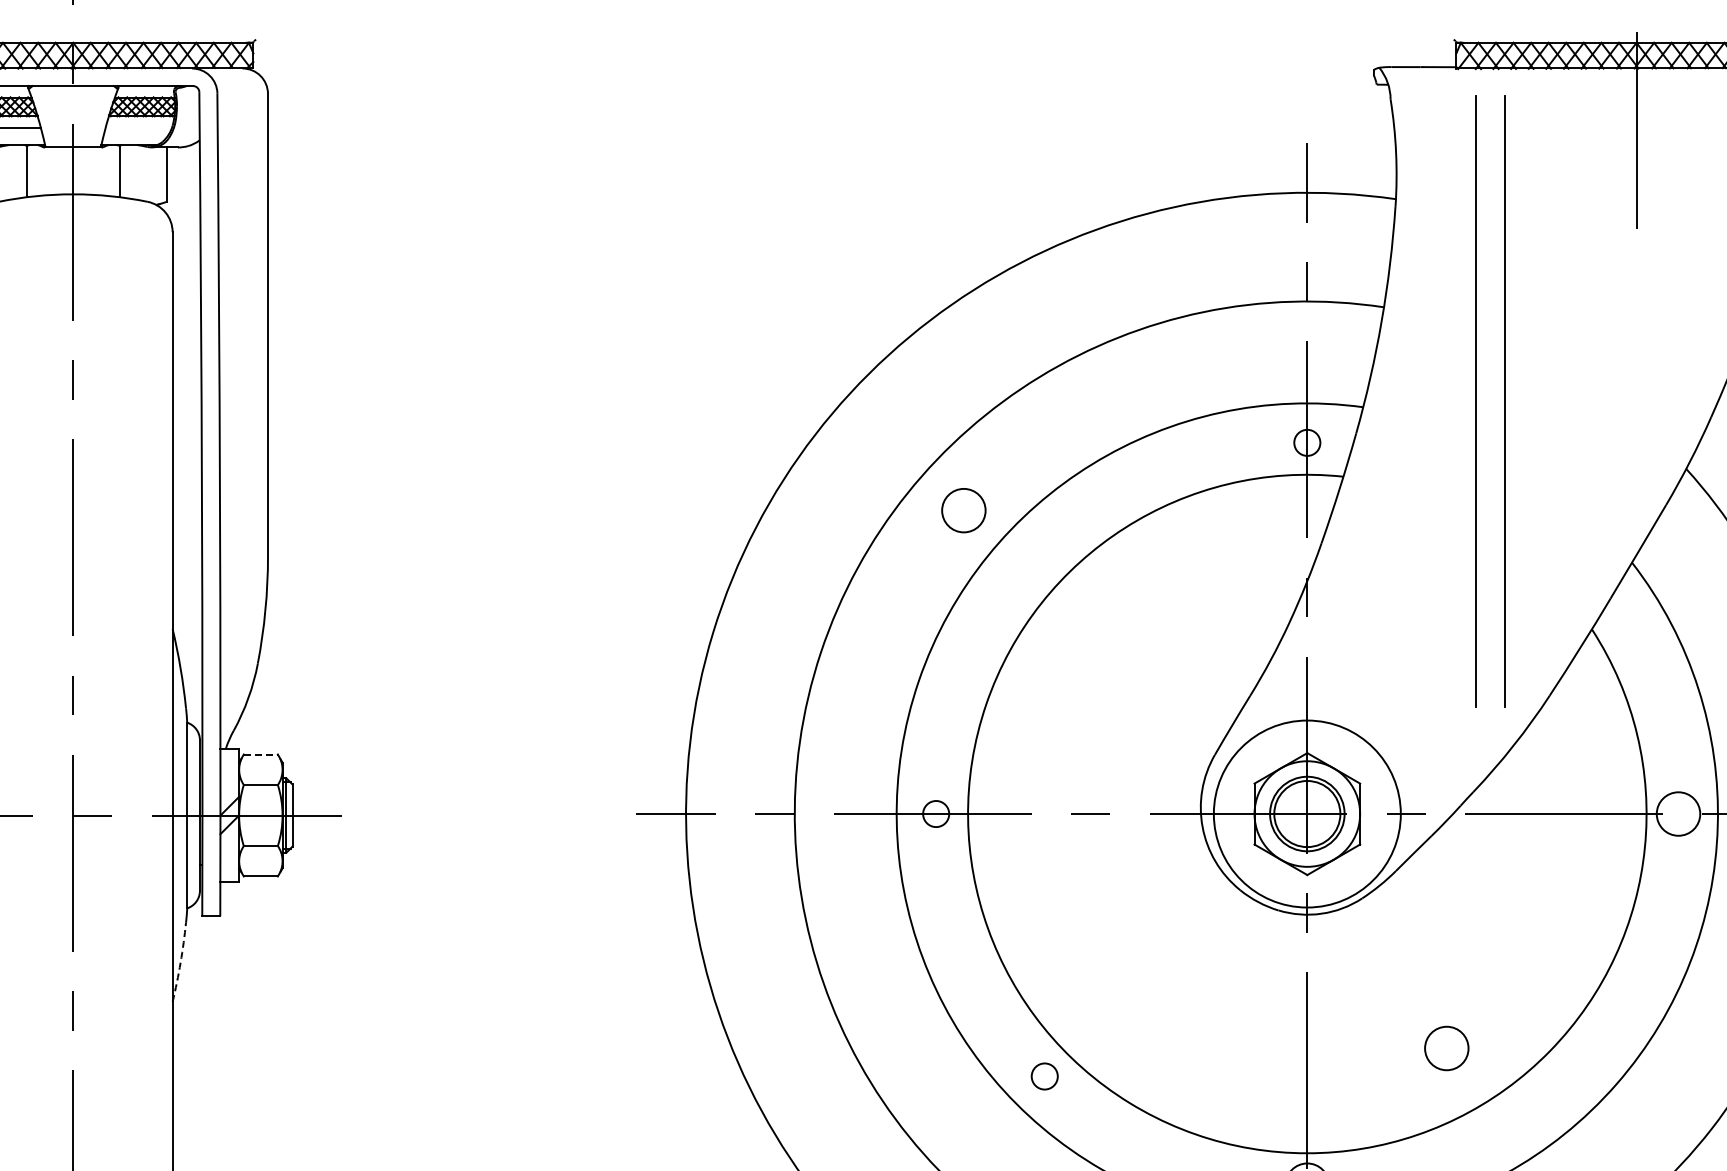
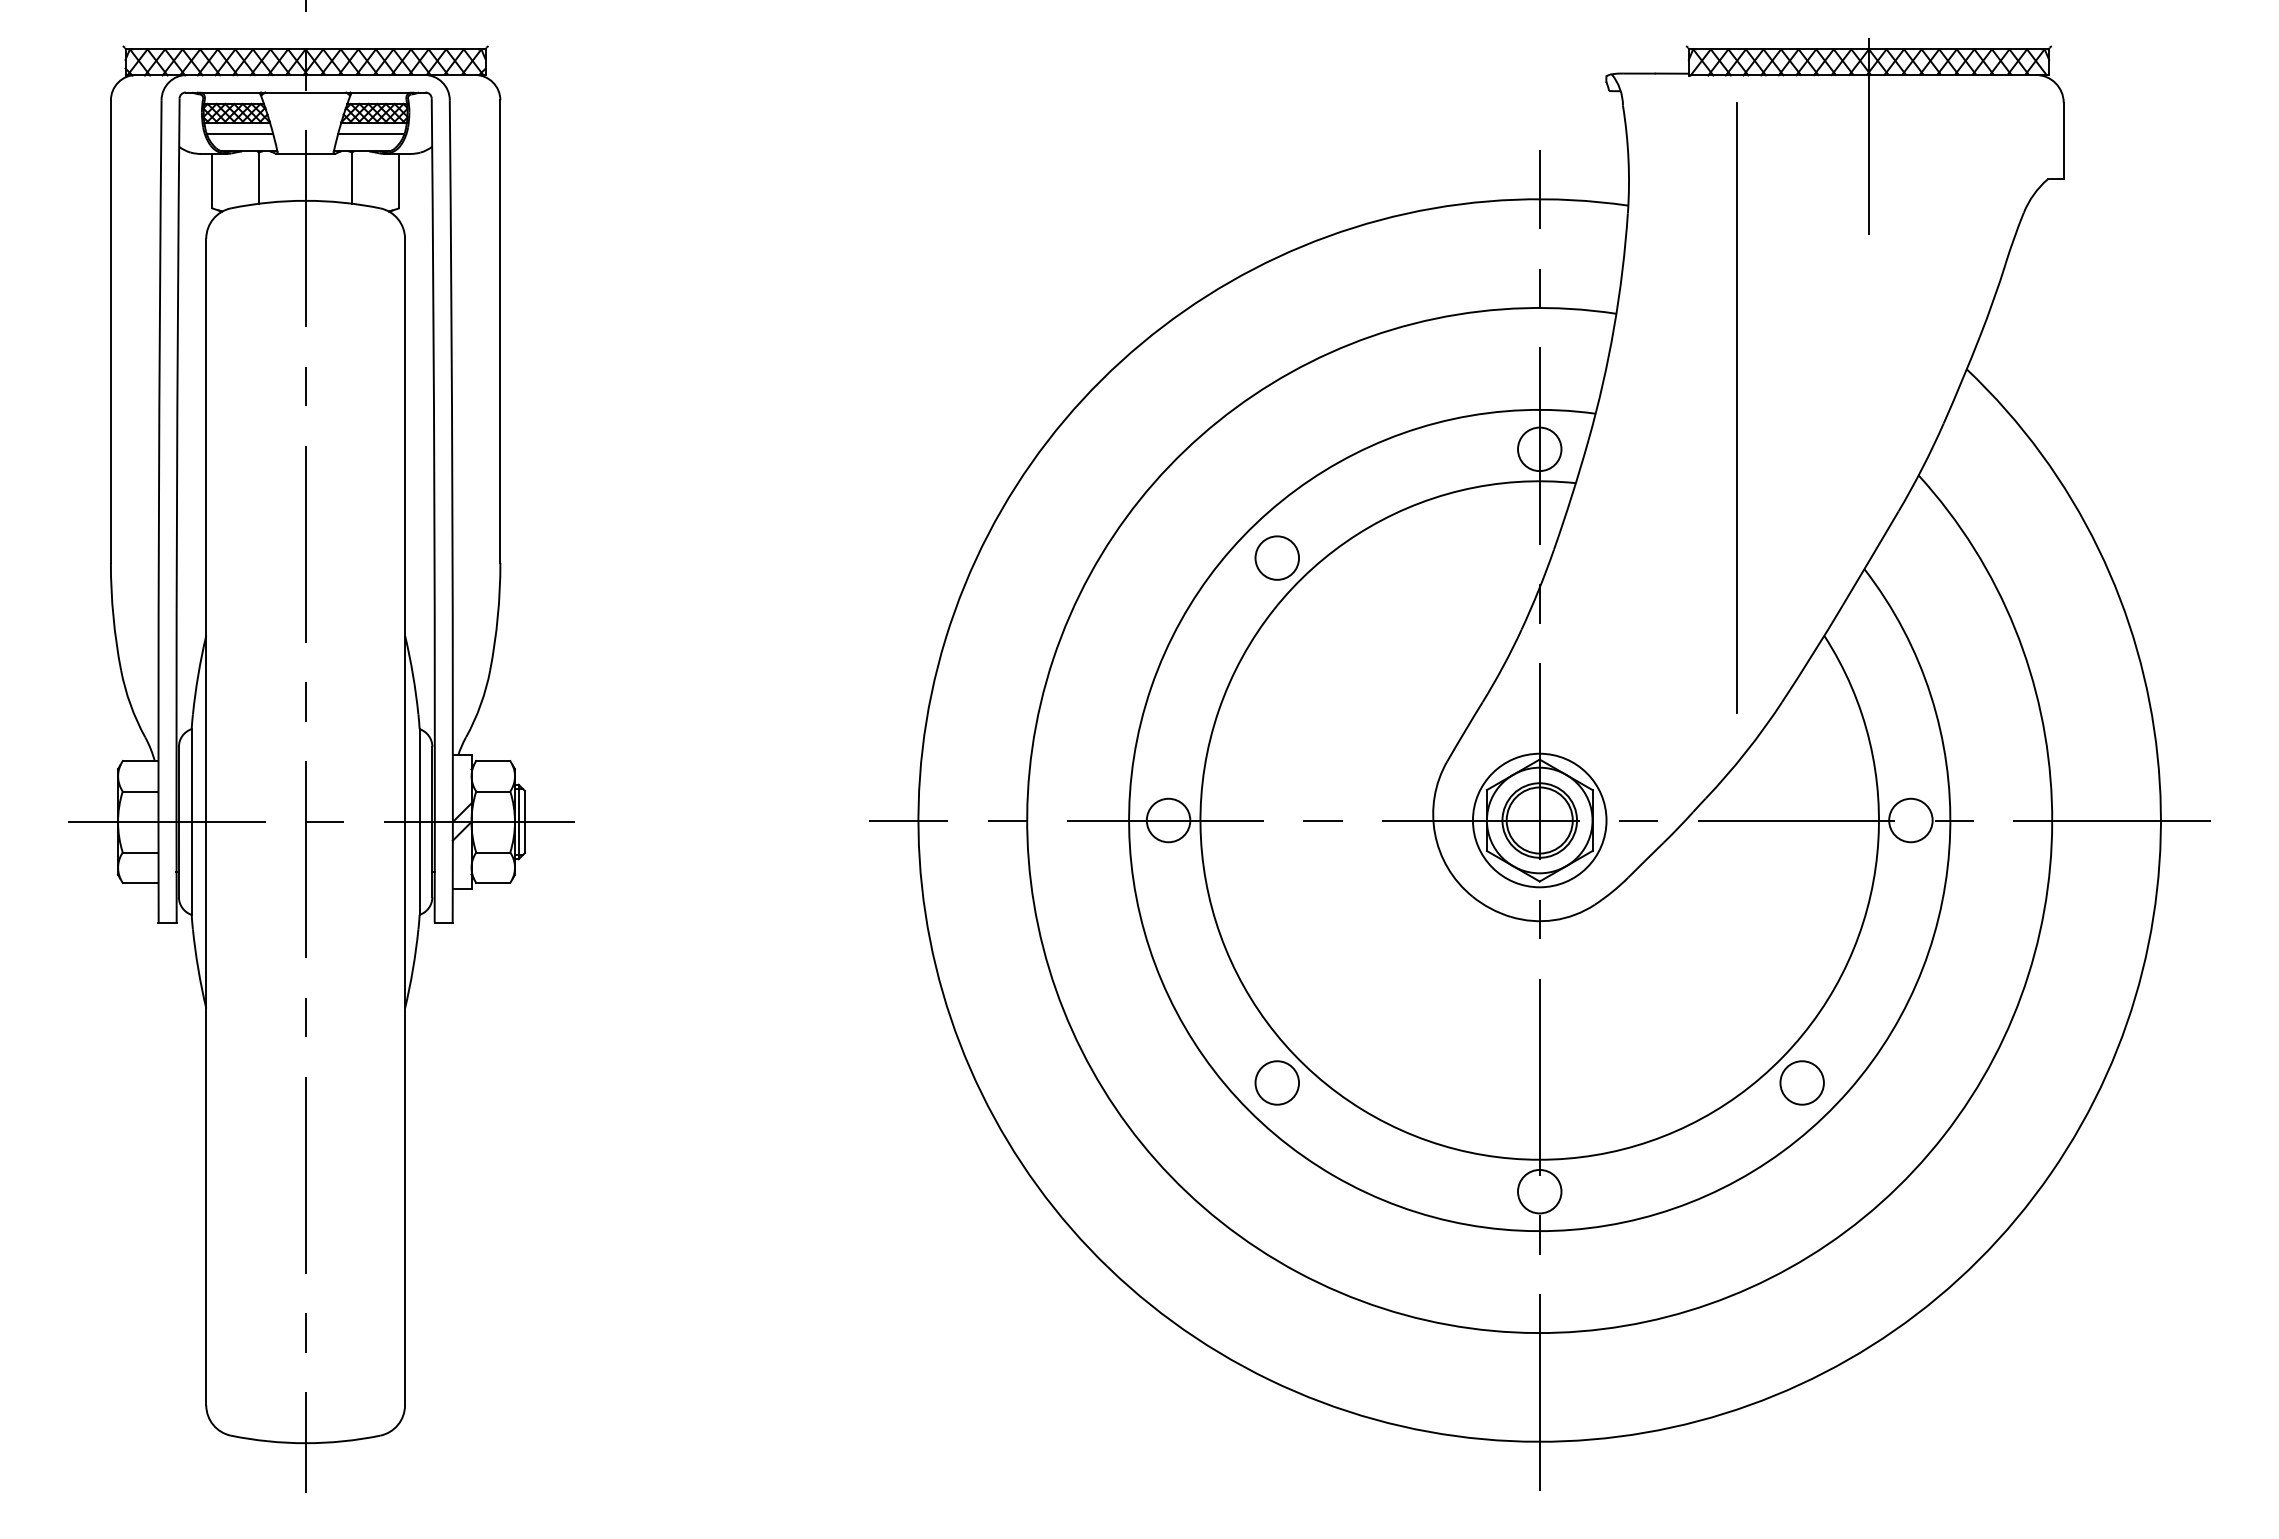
line: (139, 128) -> (371, 134), added
line: (1475, 401) -> (1707, 407), removed
circle: (1307, 443) -> (1539, 449), size x1.67
circle: (963, 510) -> (1276, 557), moved
line: (261, 755) -> (493, 761), dashed -> solid
circle: (936, 814) -> (1168, 820), size x1.67
circle: (1307, 814) -> (1539, 820), size x0.71
arc: (181, 963) -> (413, 969), dashed -> solid
circle: (1446, 1048) -> (1801, 1082), moved
circle: (1044, 1076) -> (1276, 1082), size x1.67

